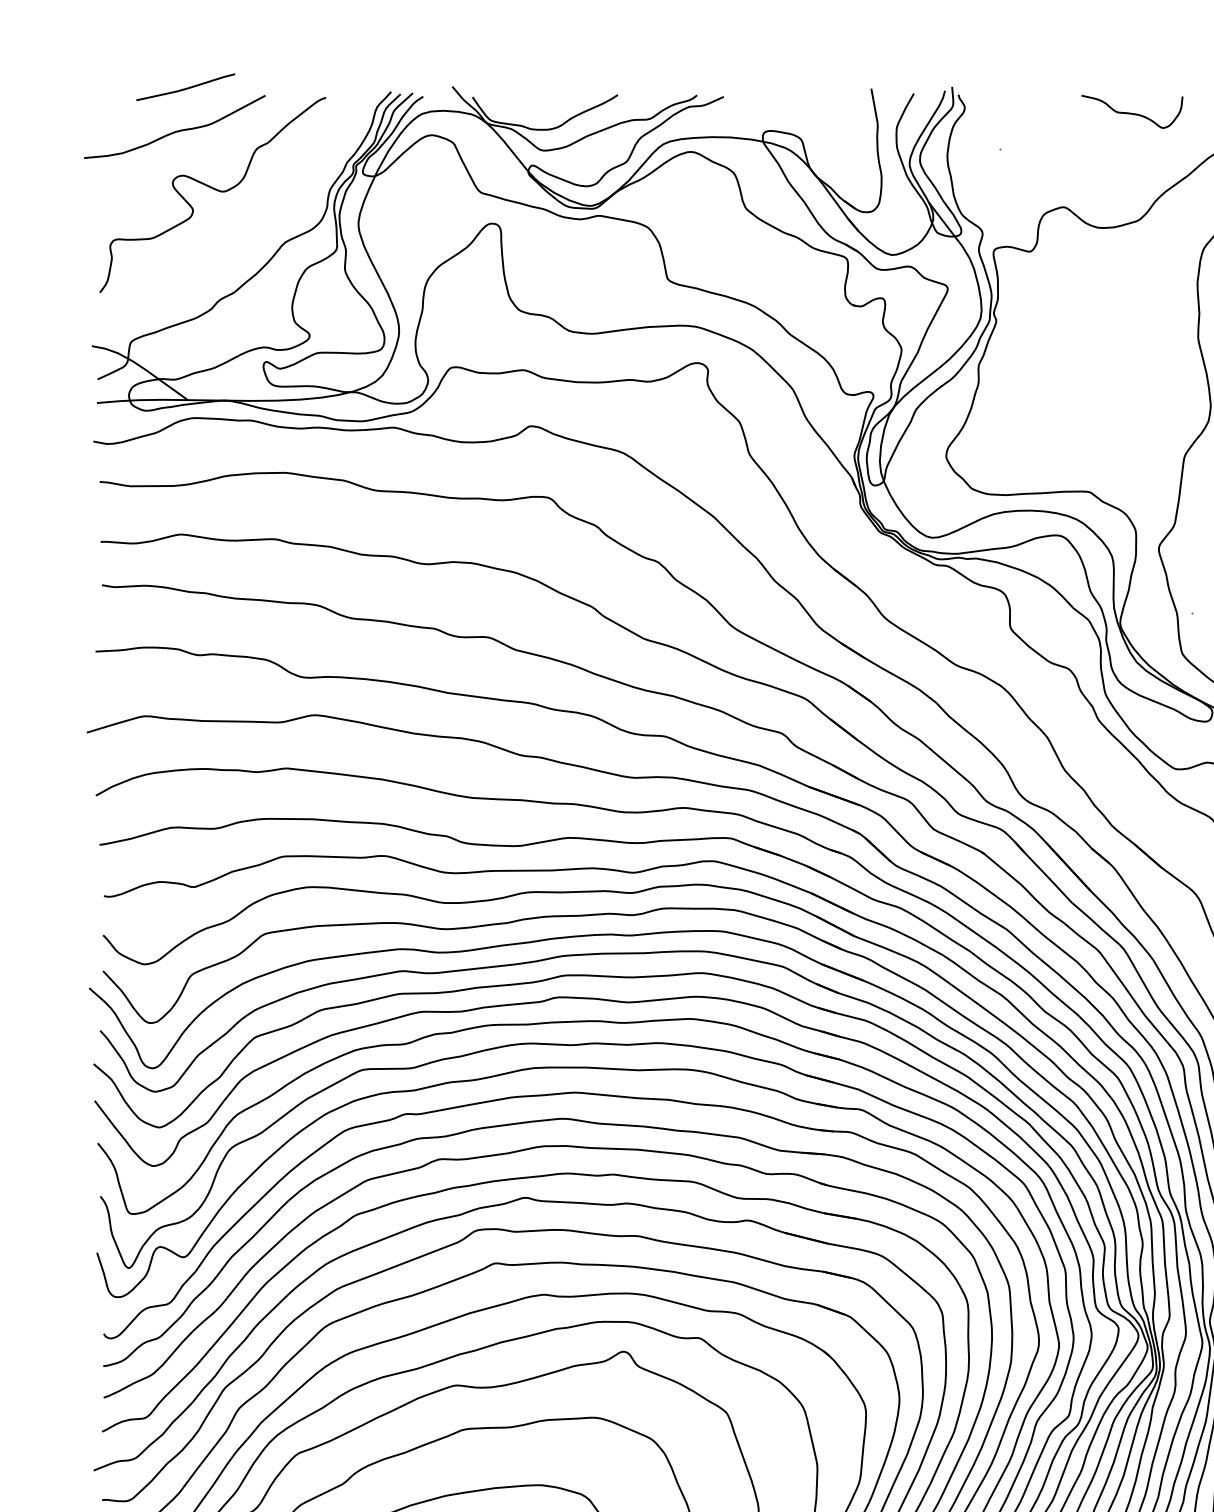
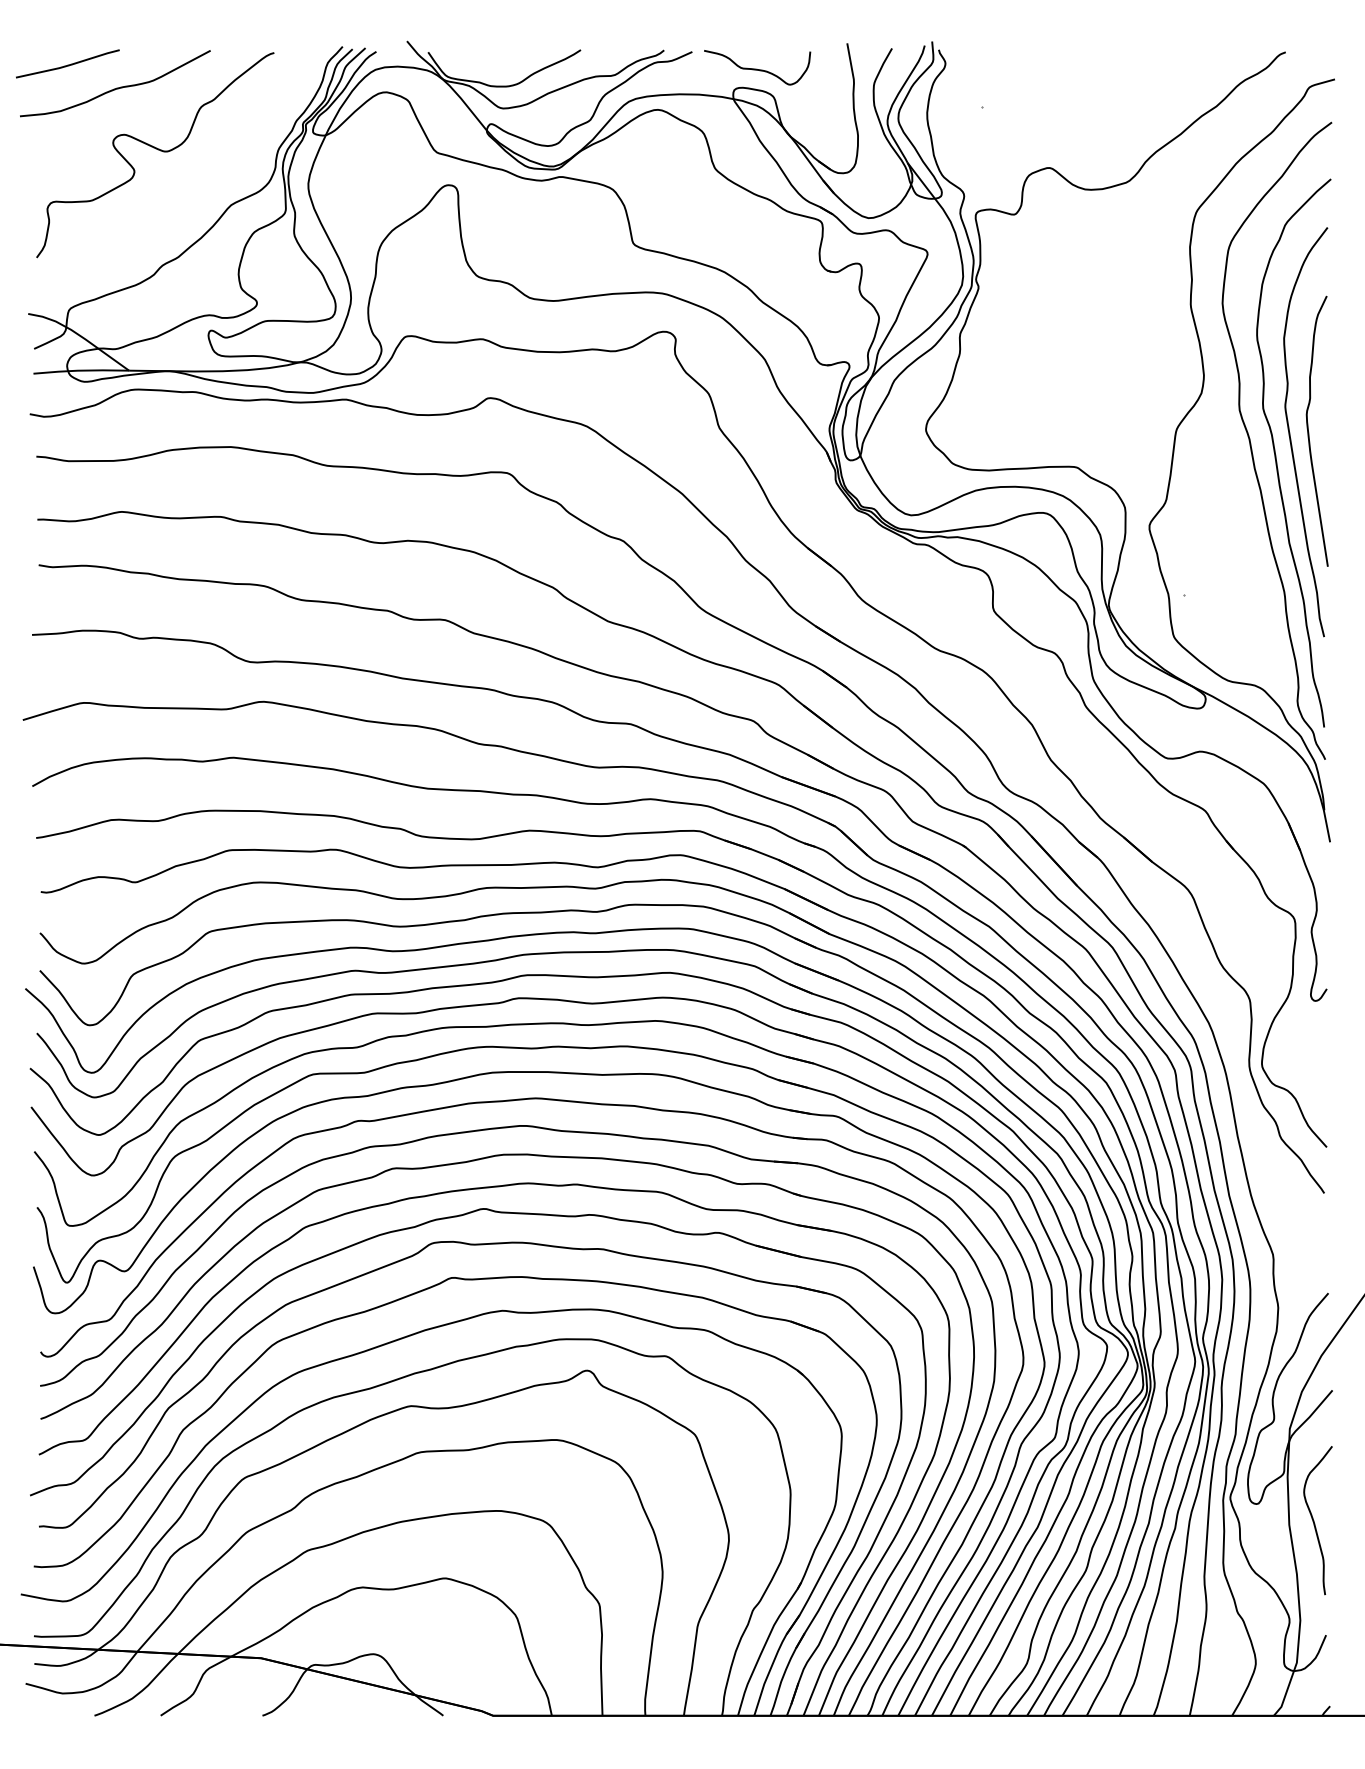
line: (185, 87) -> (67, 64), moved
curve: (1131, 112) -> (756, 68), moved

